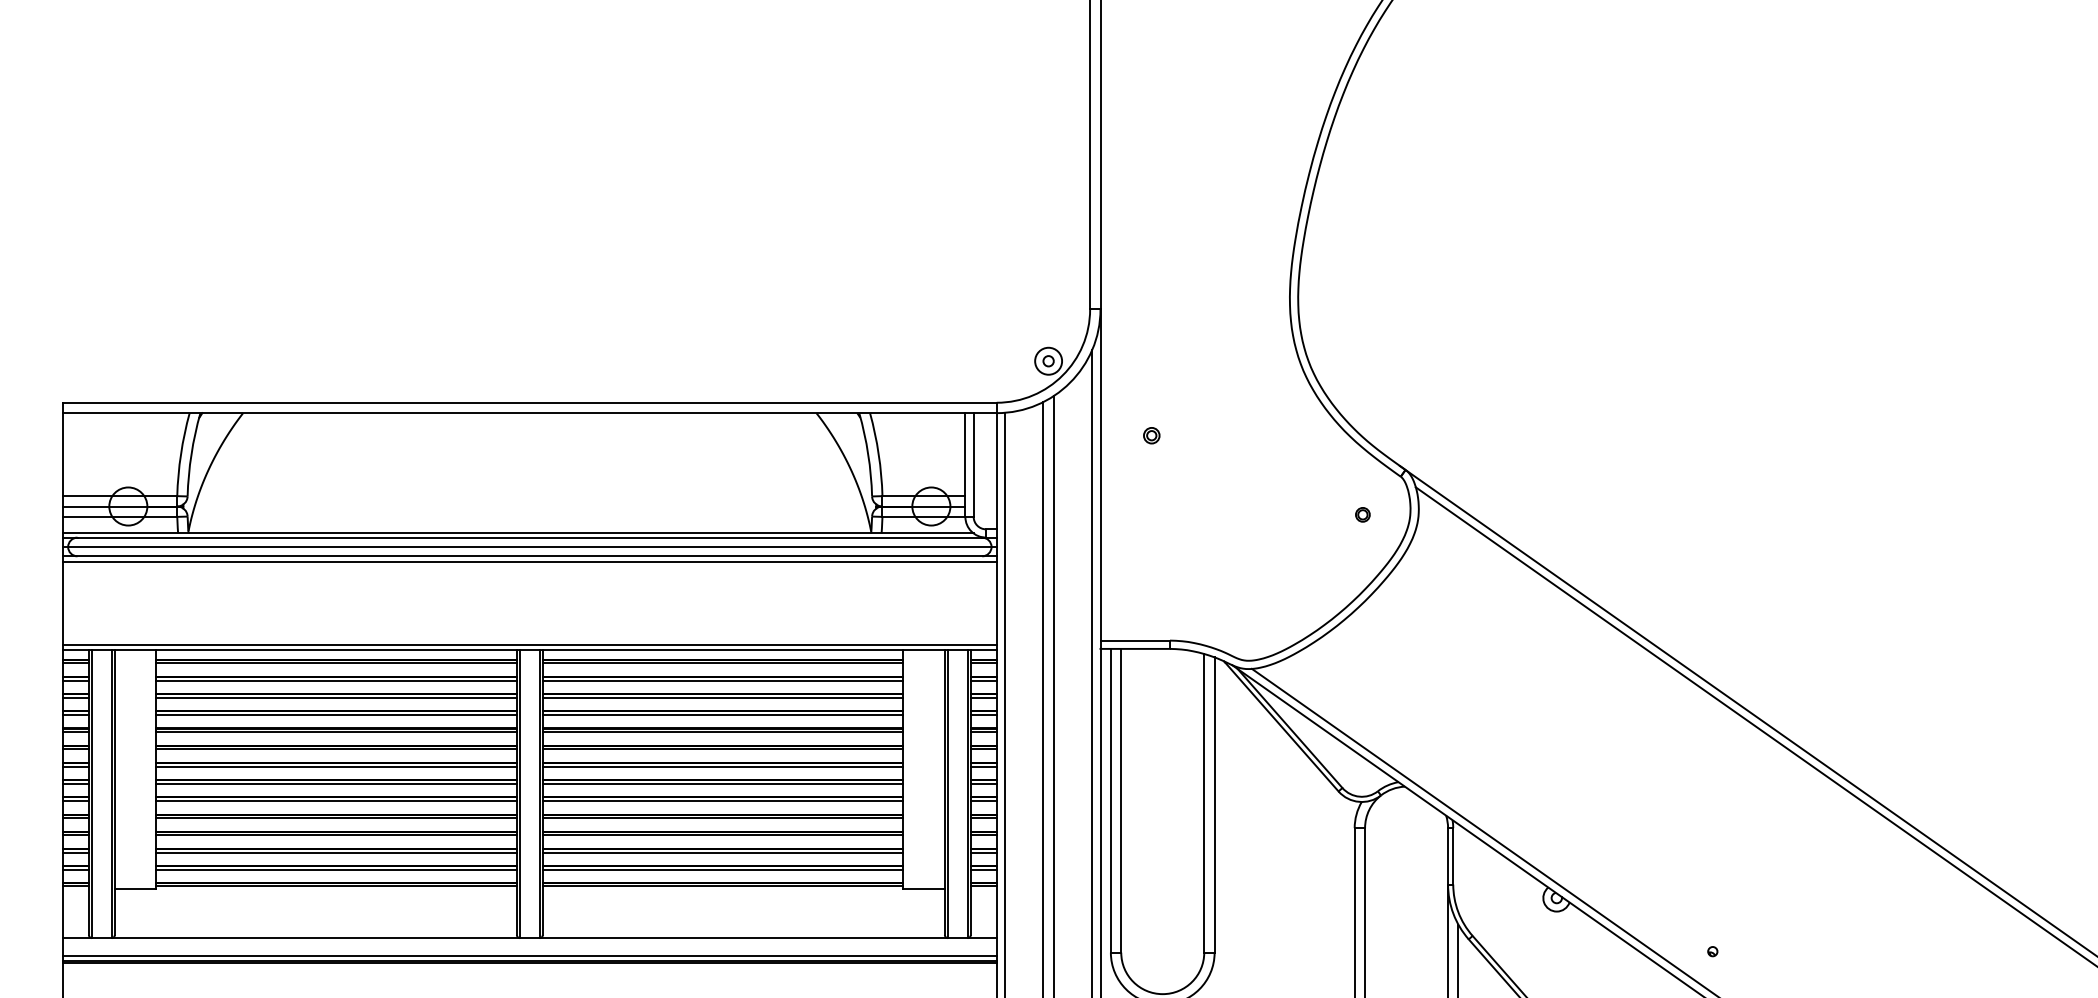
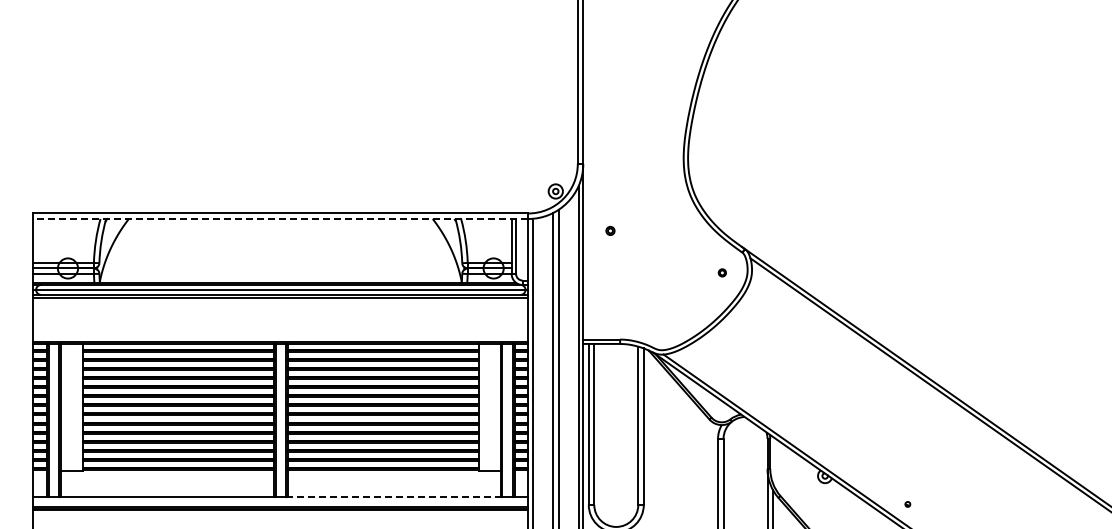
line: (529, 412) -> (280, 218), solid -> dashed
line: (742, 938) -> (393, 497), solid -> dashed

